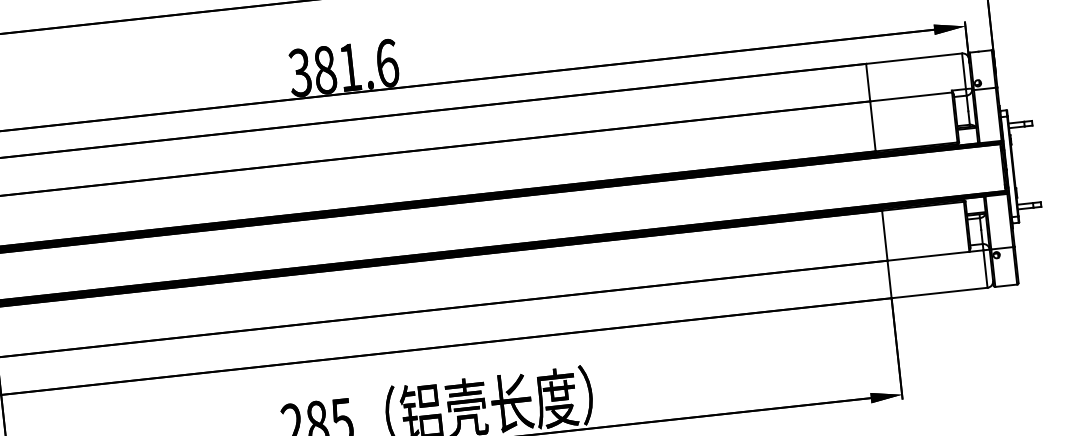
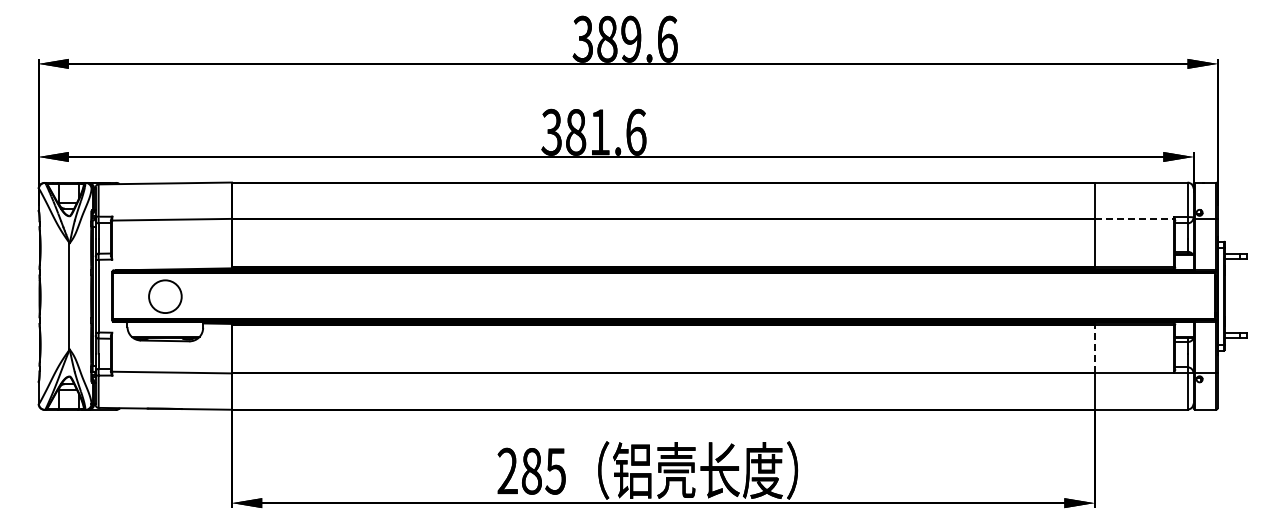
line: (911, 96) -> (1134, 218), solid -> dashed
line: (884, 235) -> (1094, 348), solid -> dashed

